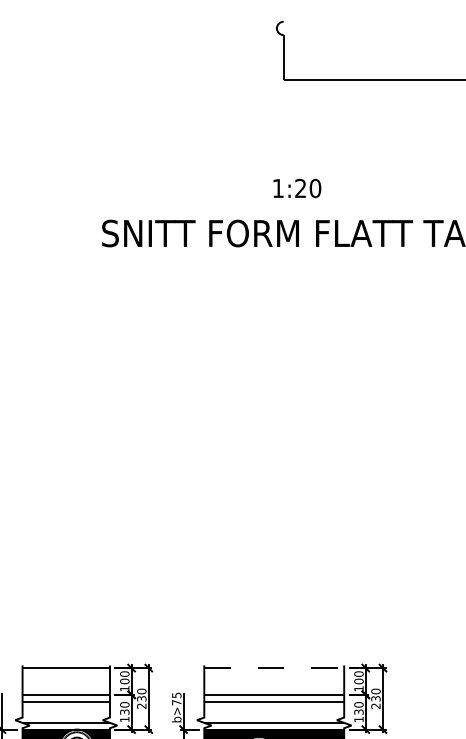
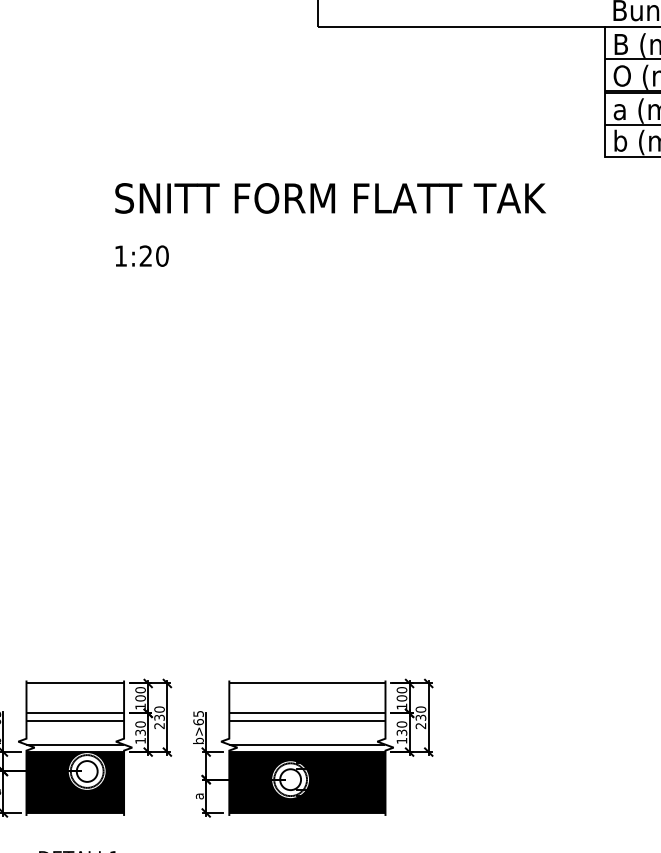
text: (296, 187) -> (141, 255), moved
line: (274, 668) -> (307, 683), dashed -> solid
text: (176, 702) -> (198, 721), b>75 -> b>65

